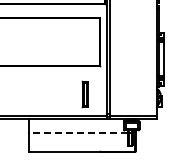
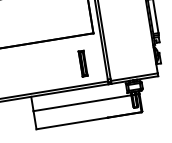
line: (78, 133) -> (82, 103), dashed -> solid

